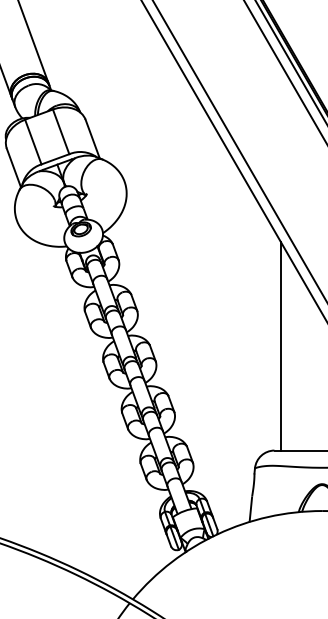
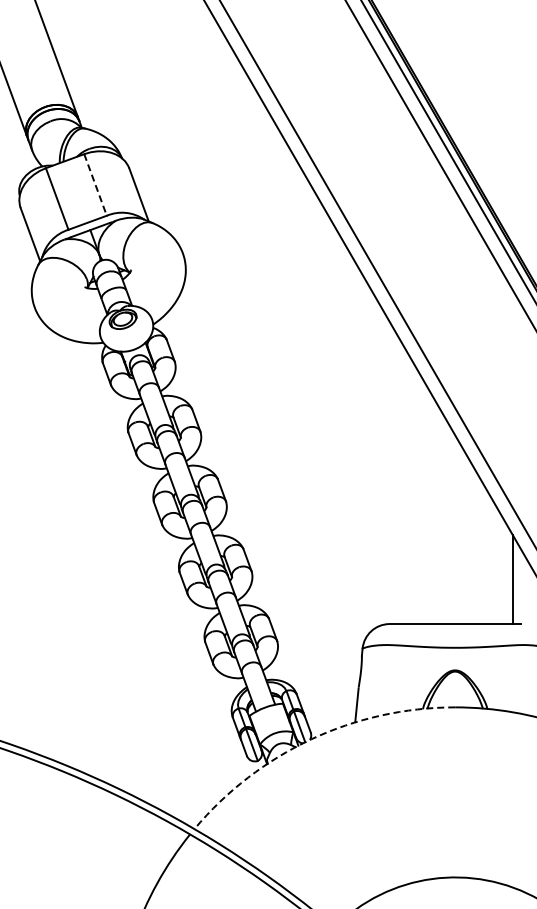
line: (61, 131) -> (95, 184), solid -> dashed
line: (280, 346) -> (397, 480), removed
arc: (217, 534) -> (311, 739), solid -> dashed

